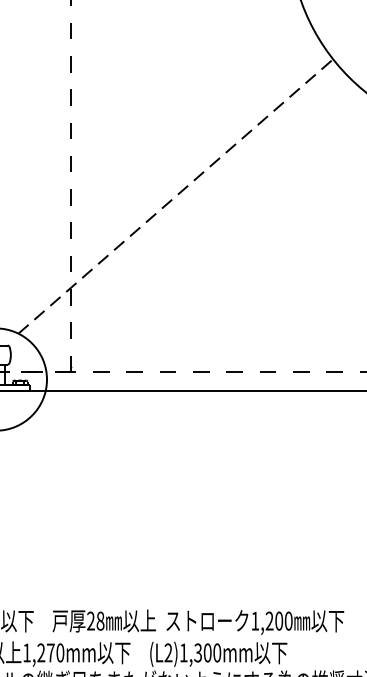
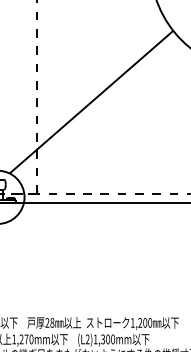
line: (175, 197) -> (91, 102), dashed -> solid

